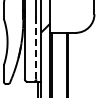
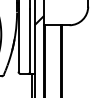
line: (36, 49) -> (30, 41), dashed -> solid

